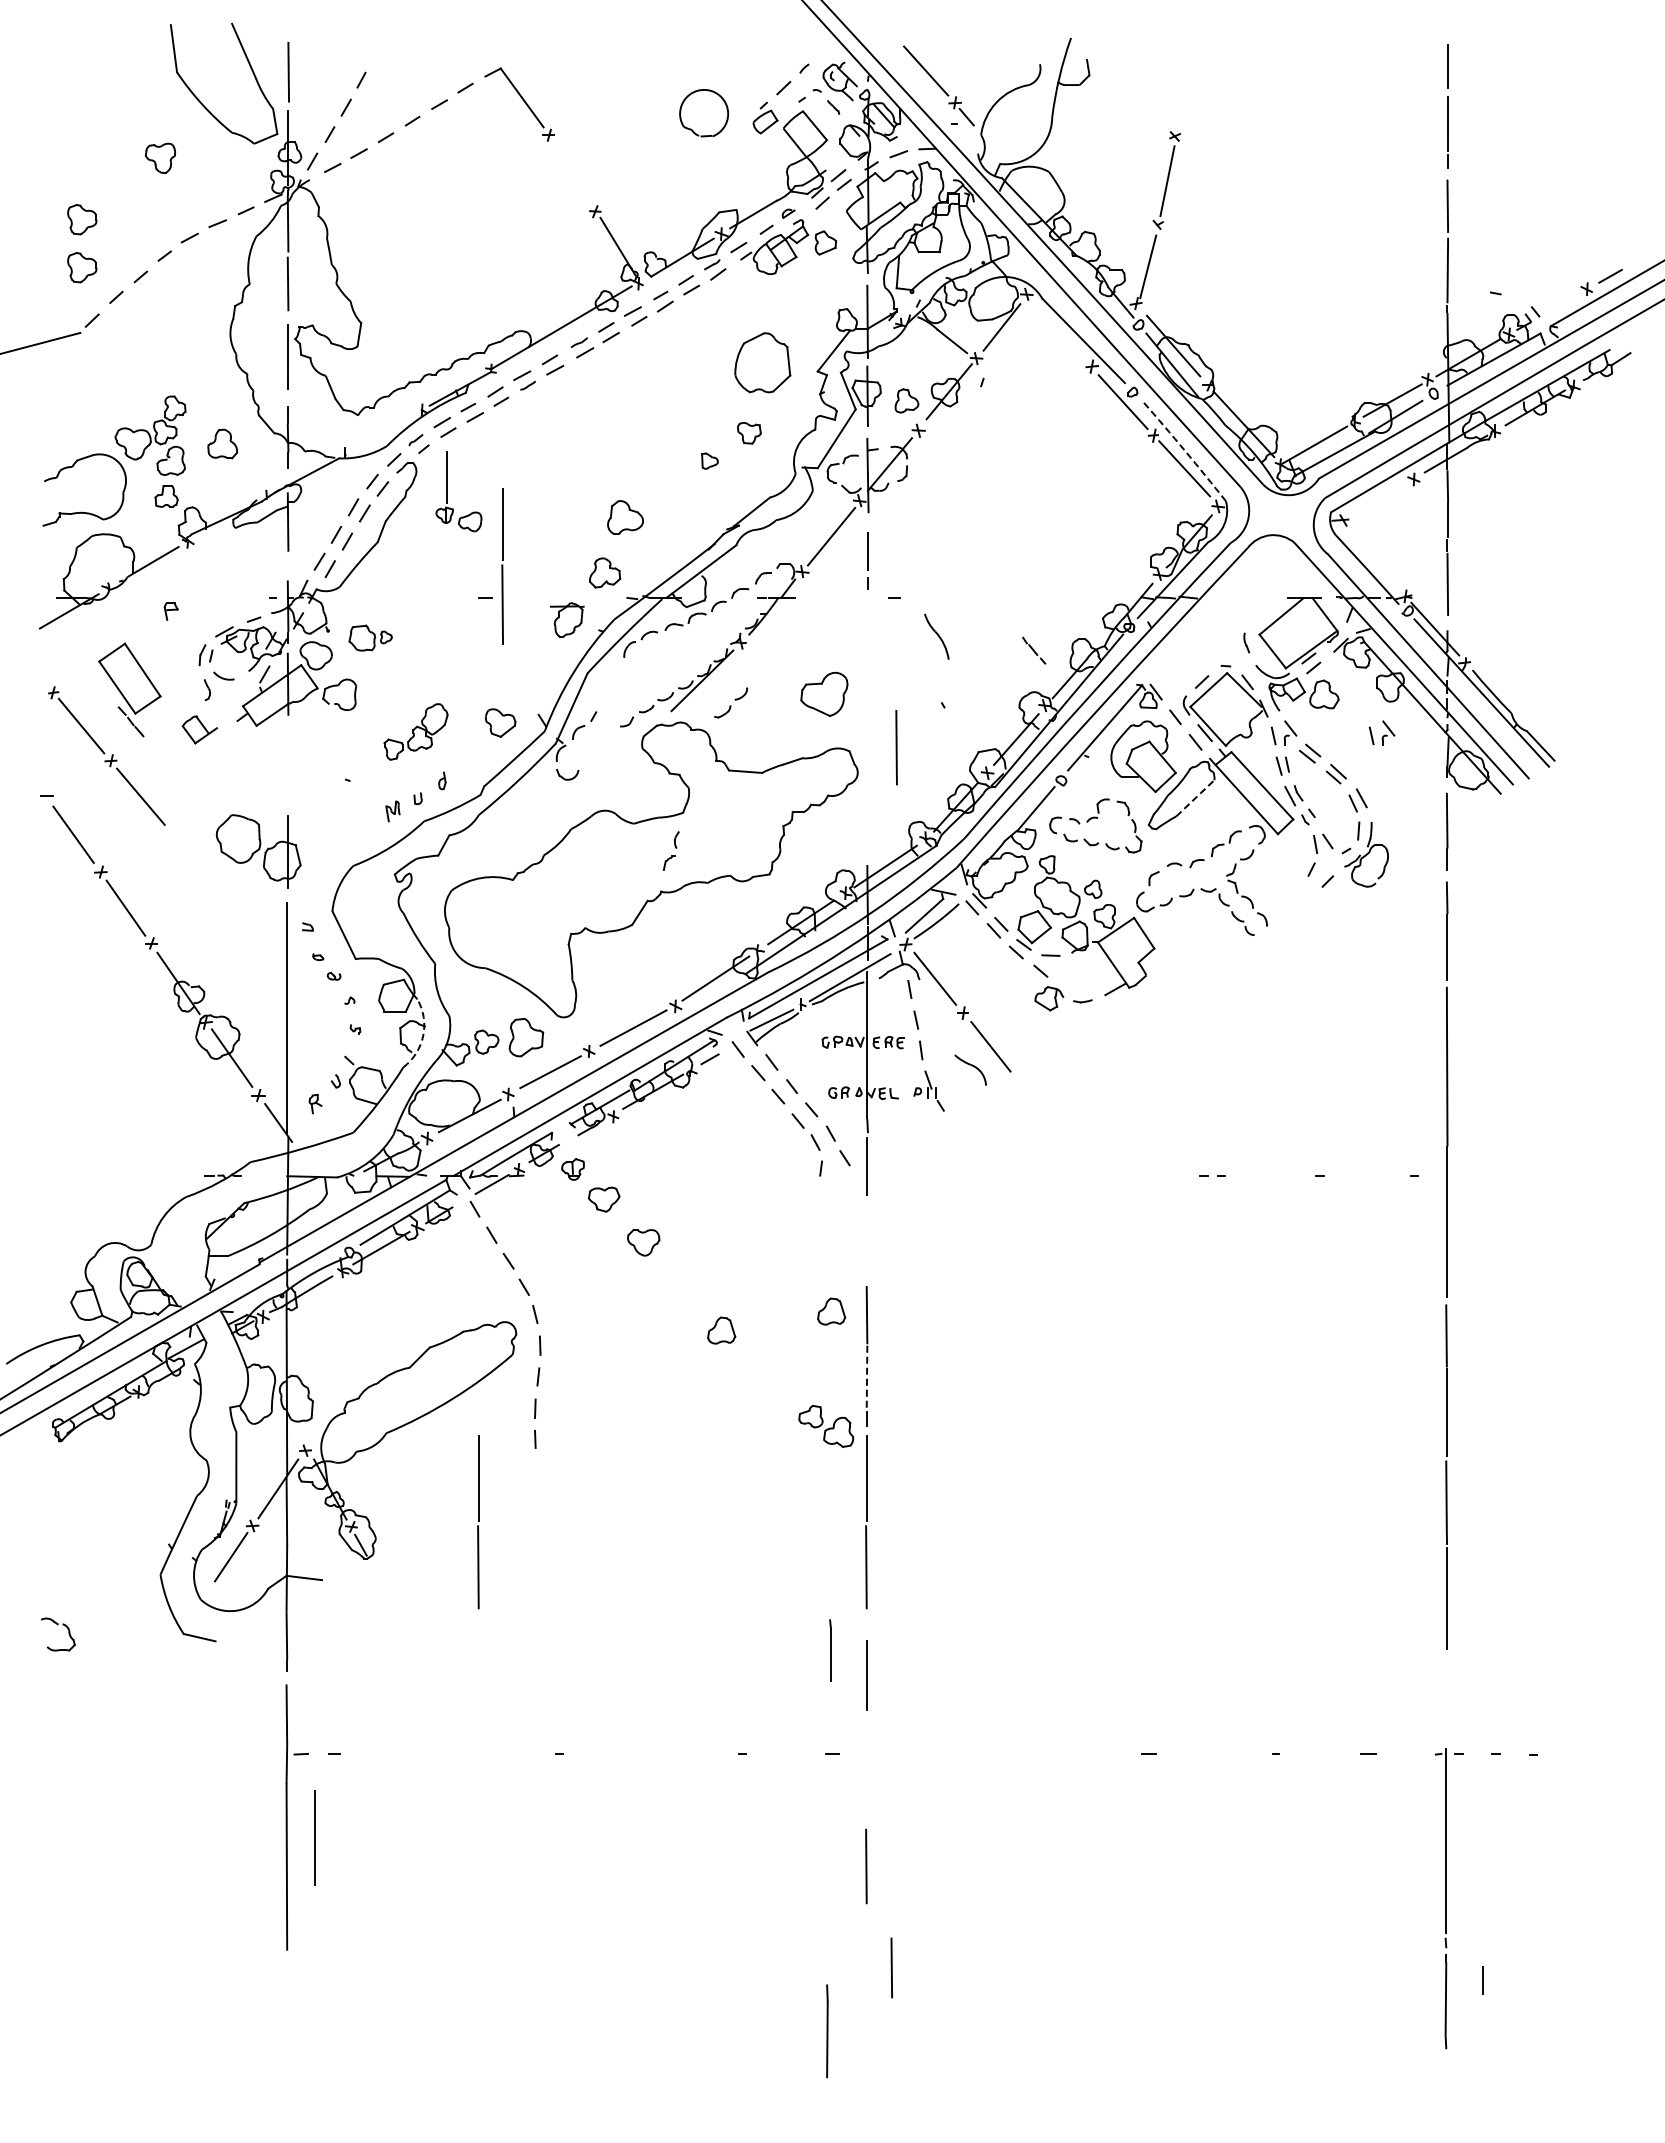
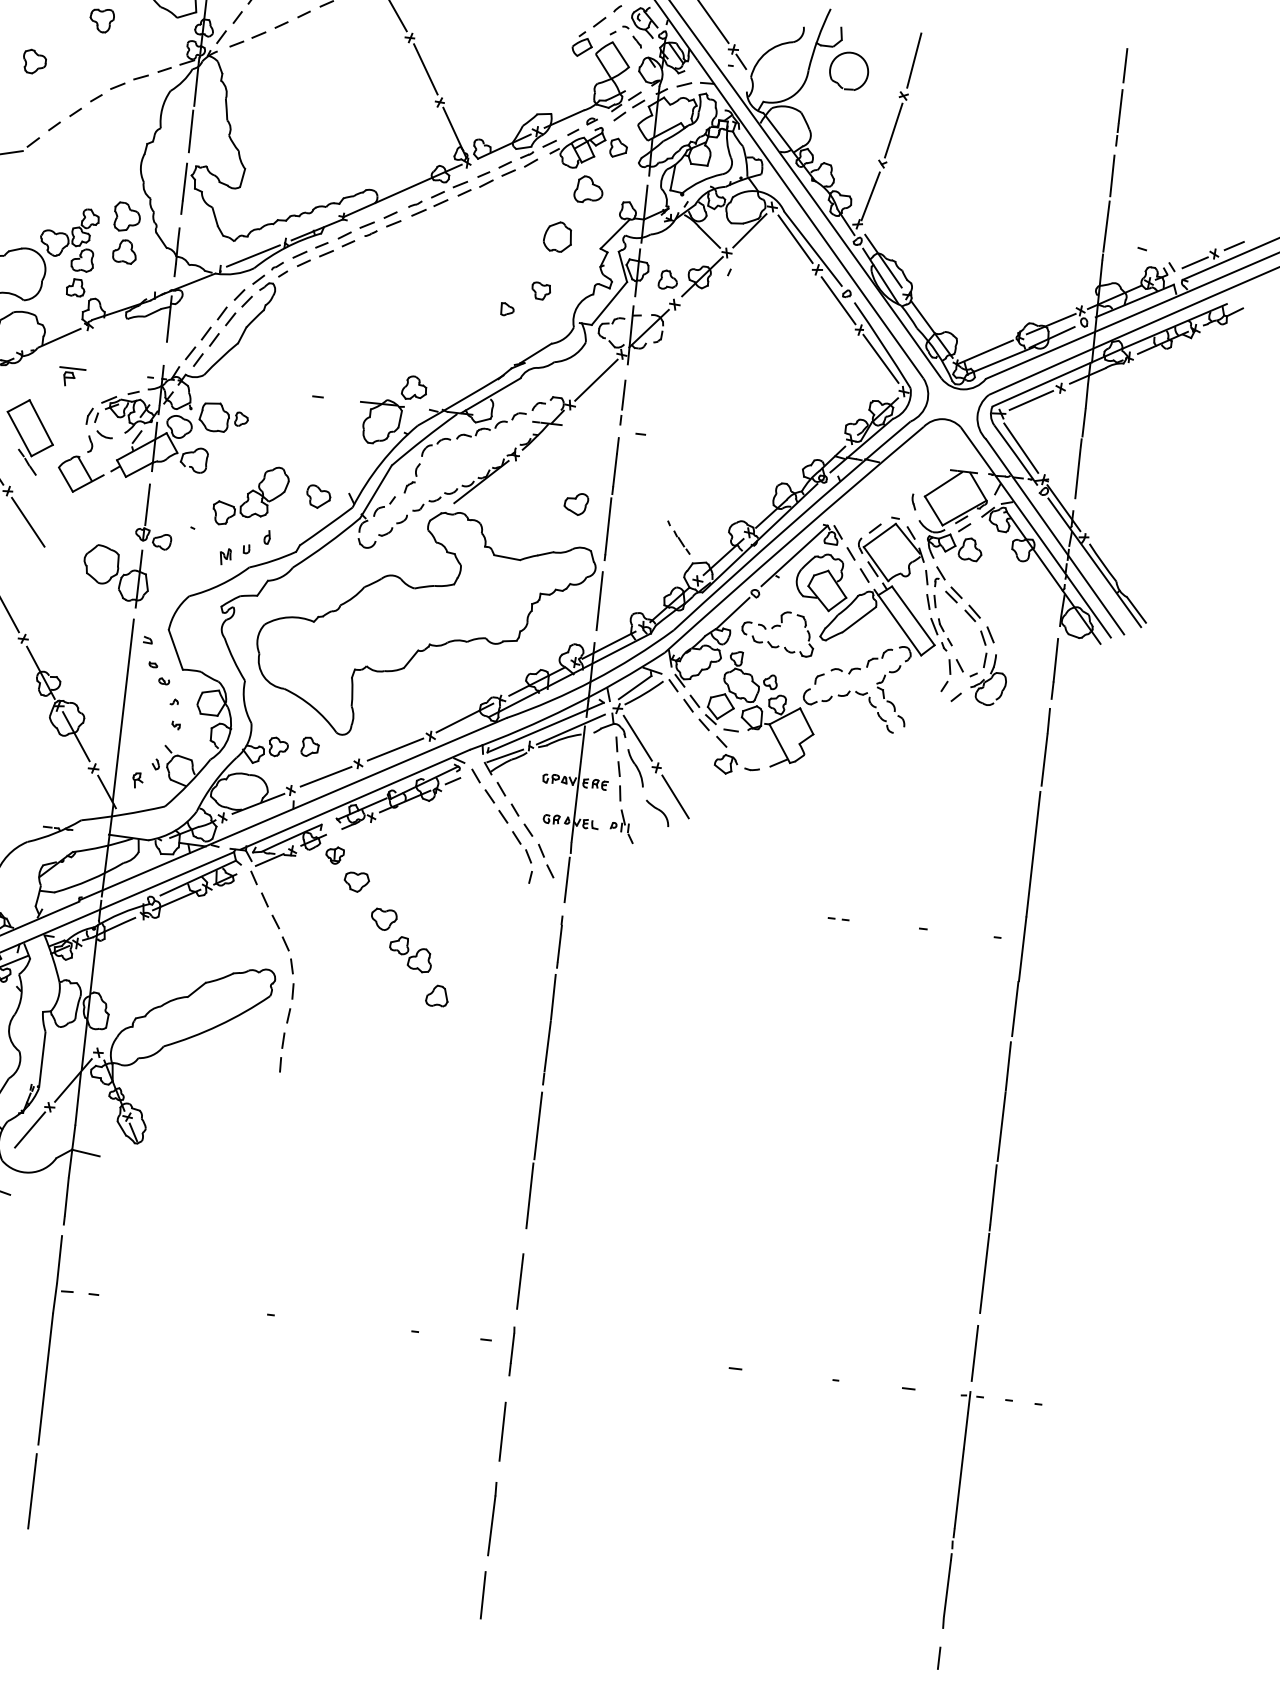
line: (1183, 90) -> (914, 60), added
part: (704, 113) -> (849, 71), moved
line: (572, 171) -> (425, 68), added
part: (82, 267) -> (30, 99), removed
line: (1564, 302) -> (1195, 262), added
line: (1060, 331) -> (795, 239), added
part: (762, 362) -> (557, 236), size x0.62
part: (220, 400) -> (127, 217), added
line: (383, 430) -> (252, 255), added
arc: (1185, 451) -> (883, 345), dashed -> solid
part: (447, 491) -> (146, 515), moved
line: (1378, 499) -> (1031, 400), added
part: (625, 517) -> (588, 189), moved
line: (1372, 559) -> (1020, 447), added
line: (502, 566) -> (611, 499), moved
line: (174, 597) -> (72, 368), added
part: (567, 619) -> (380, 421), size x1.67
part: (936, 636) -> (635, 768), moved
part: (370, 637) -> (223, 417), size x1.43
part: (1034, 650) -> (682, 542), moved
part: (823, 694) -> (575, 503), size x0.62
part: (730, 702) -> (392, 525), moved
part: (199, 729) -> (80, 474), size x1.67
part: (415, 731) -> (250, 495), size x1.43
part: (1381, 732) -> (1012, 584), removed
line: (896, 747) -> (599, 600), moved
line: (1195, 798) -> (859, 619), dashed -> solid
part: (670, 850) -> (411, 477), moved
arc: (423, 1035) -> (229, 736), dashed -> solid
part: (526, 1036) -> (310, 746), size x0.62
line: (866, 1245) -> (559, 942), added
part: (831, 1311) -> (525, 991), removed
line: (867, 1377) -> (548, 1046), dashed -> solid
part: (826, 1426) -> (410, 954), moved
line: (478, 1521) -> (228, 1124), removed
line: (830, 1650) -> (511, 1351), moved
line: (1446, 1699) -> (975, 1353), added
line: (314, 1837) -> (32, 1490), moved
line: (891, 1967) -> (483, 1594), moved
line: (1482, 1980) -> (939, 1658), moved
line: (827, 2031) -> (492, 1519), moved

